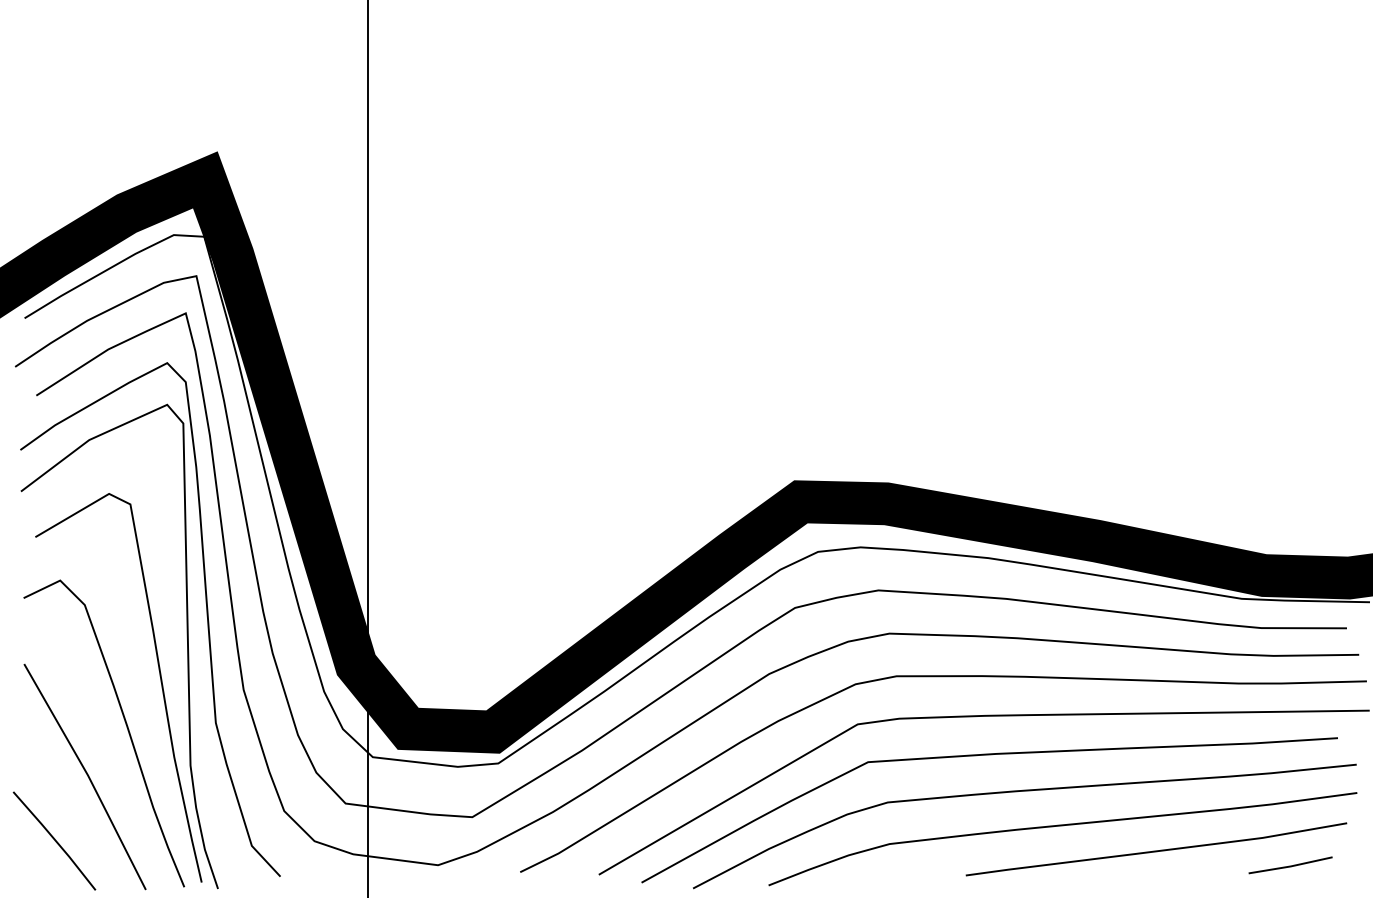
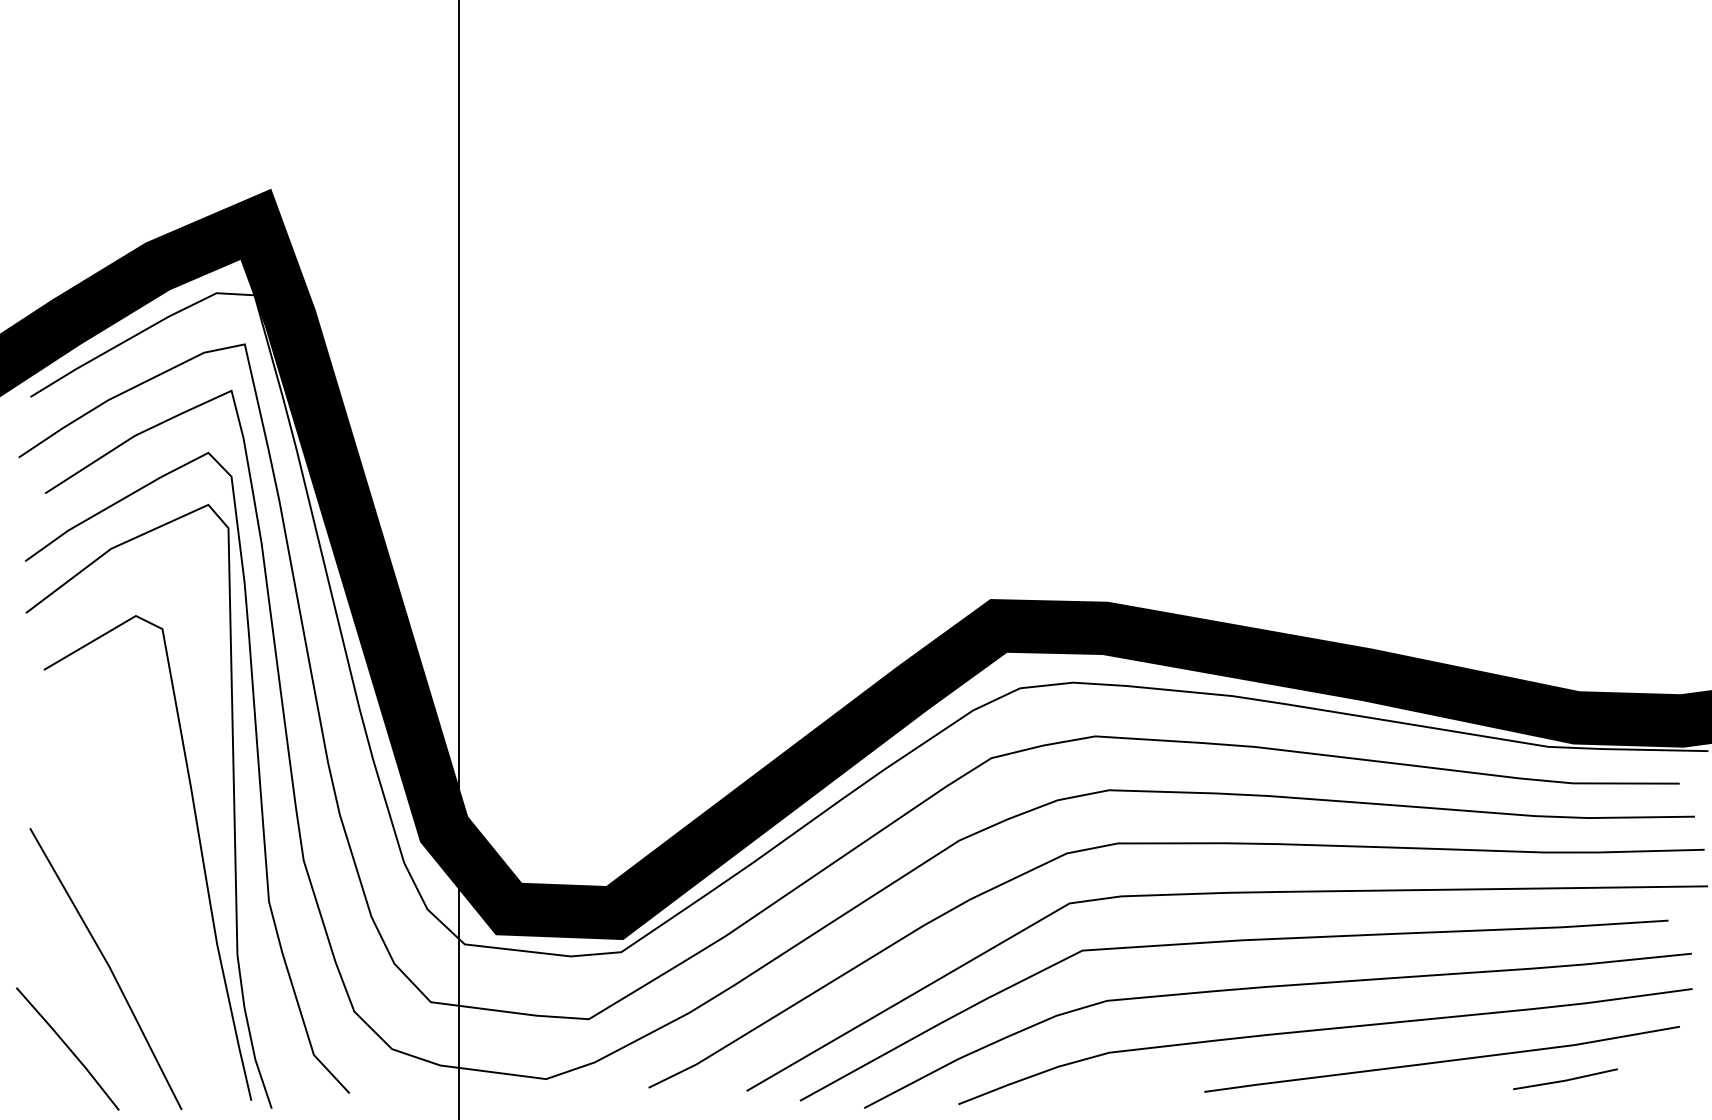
curve: (126, 726) -> (157, 906), removed
line: (1290, 865) -> (1565, 1079), moved

